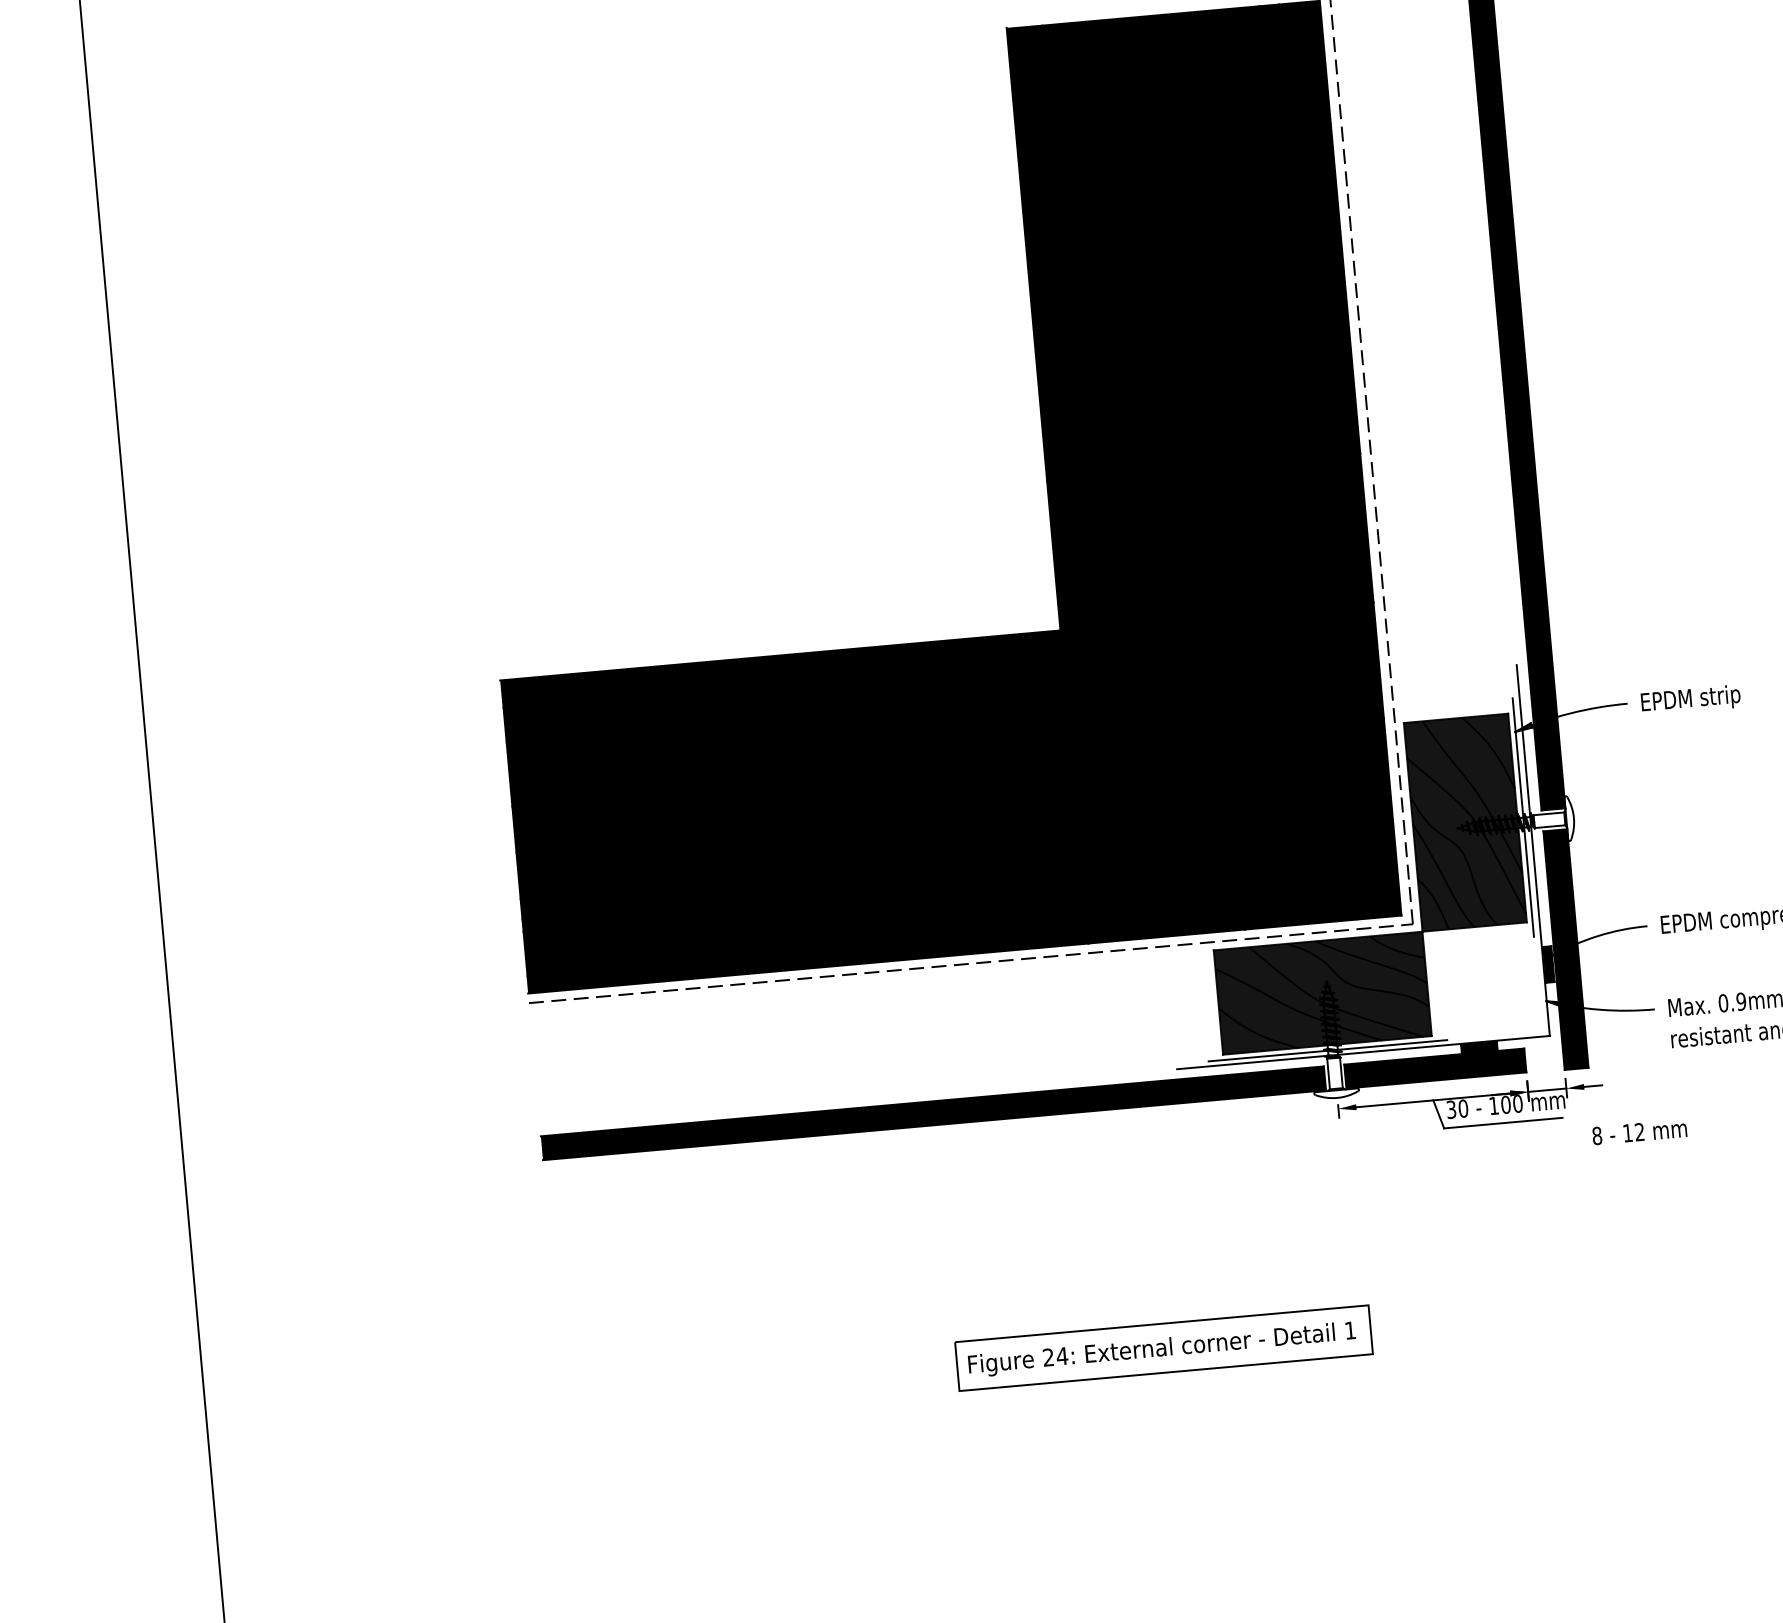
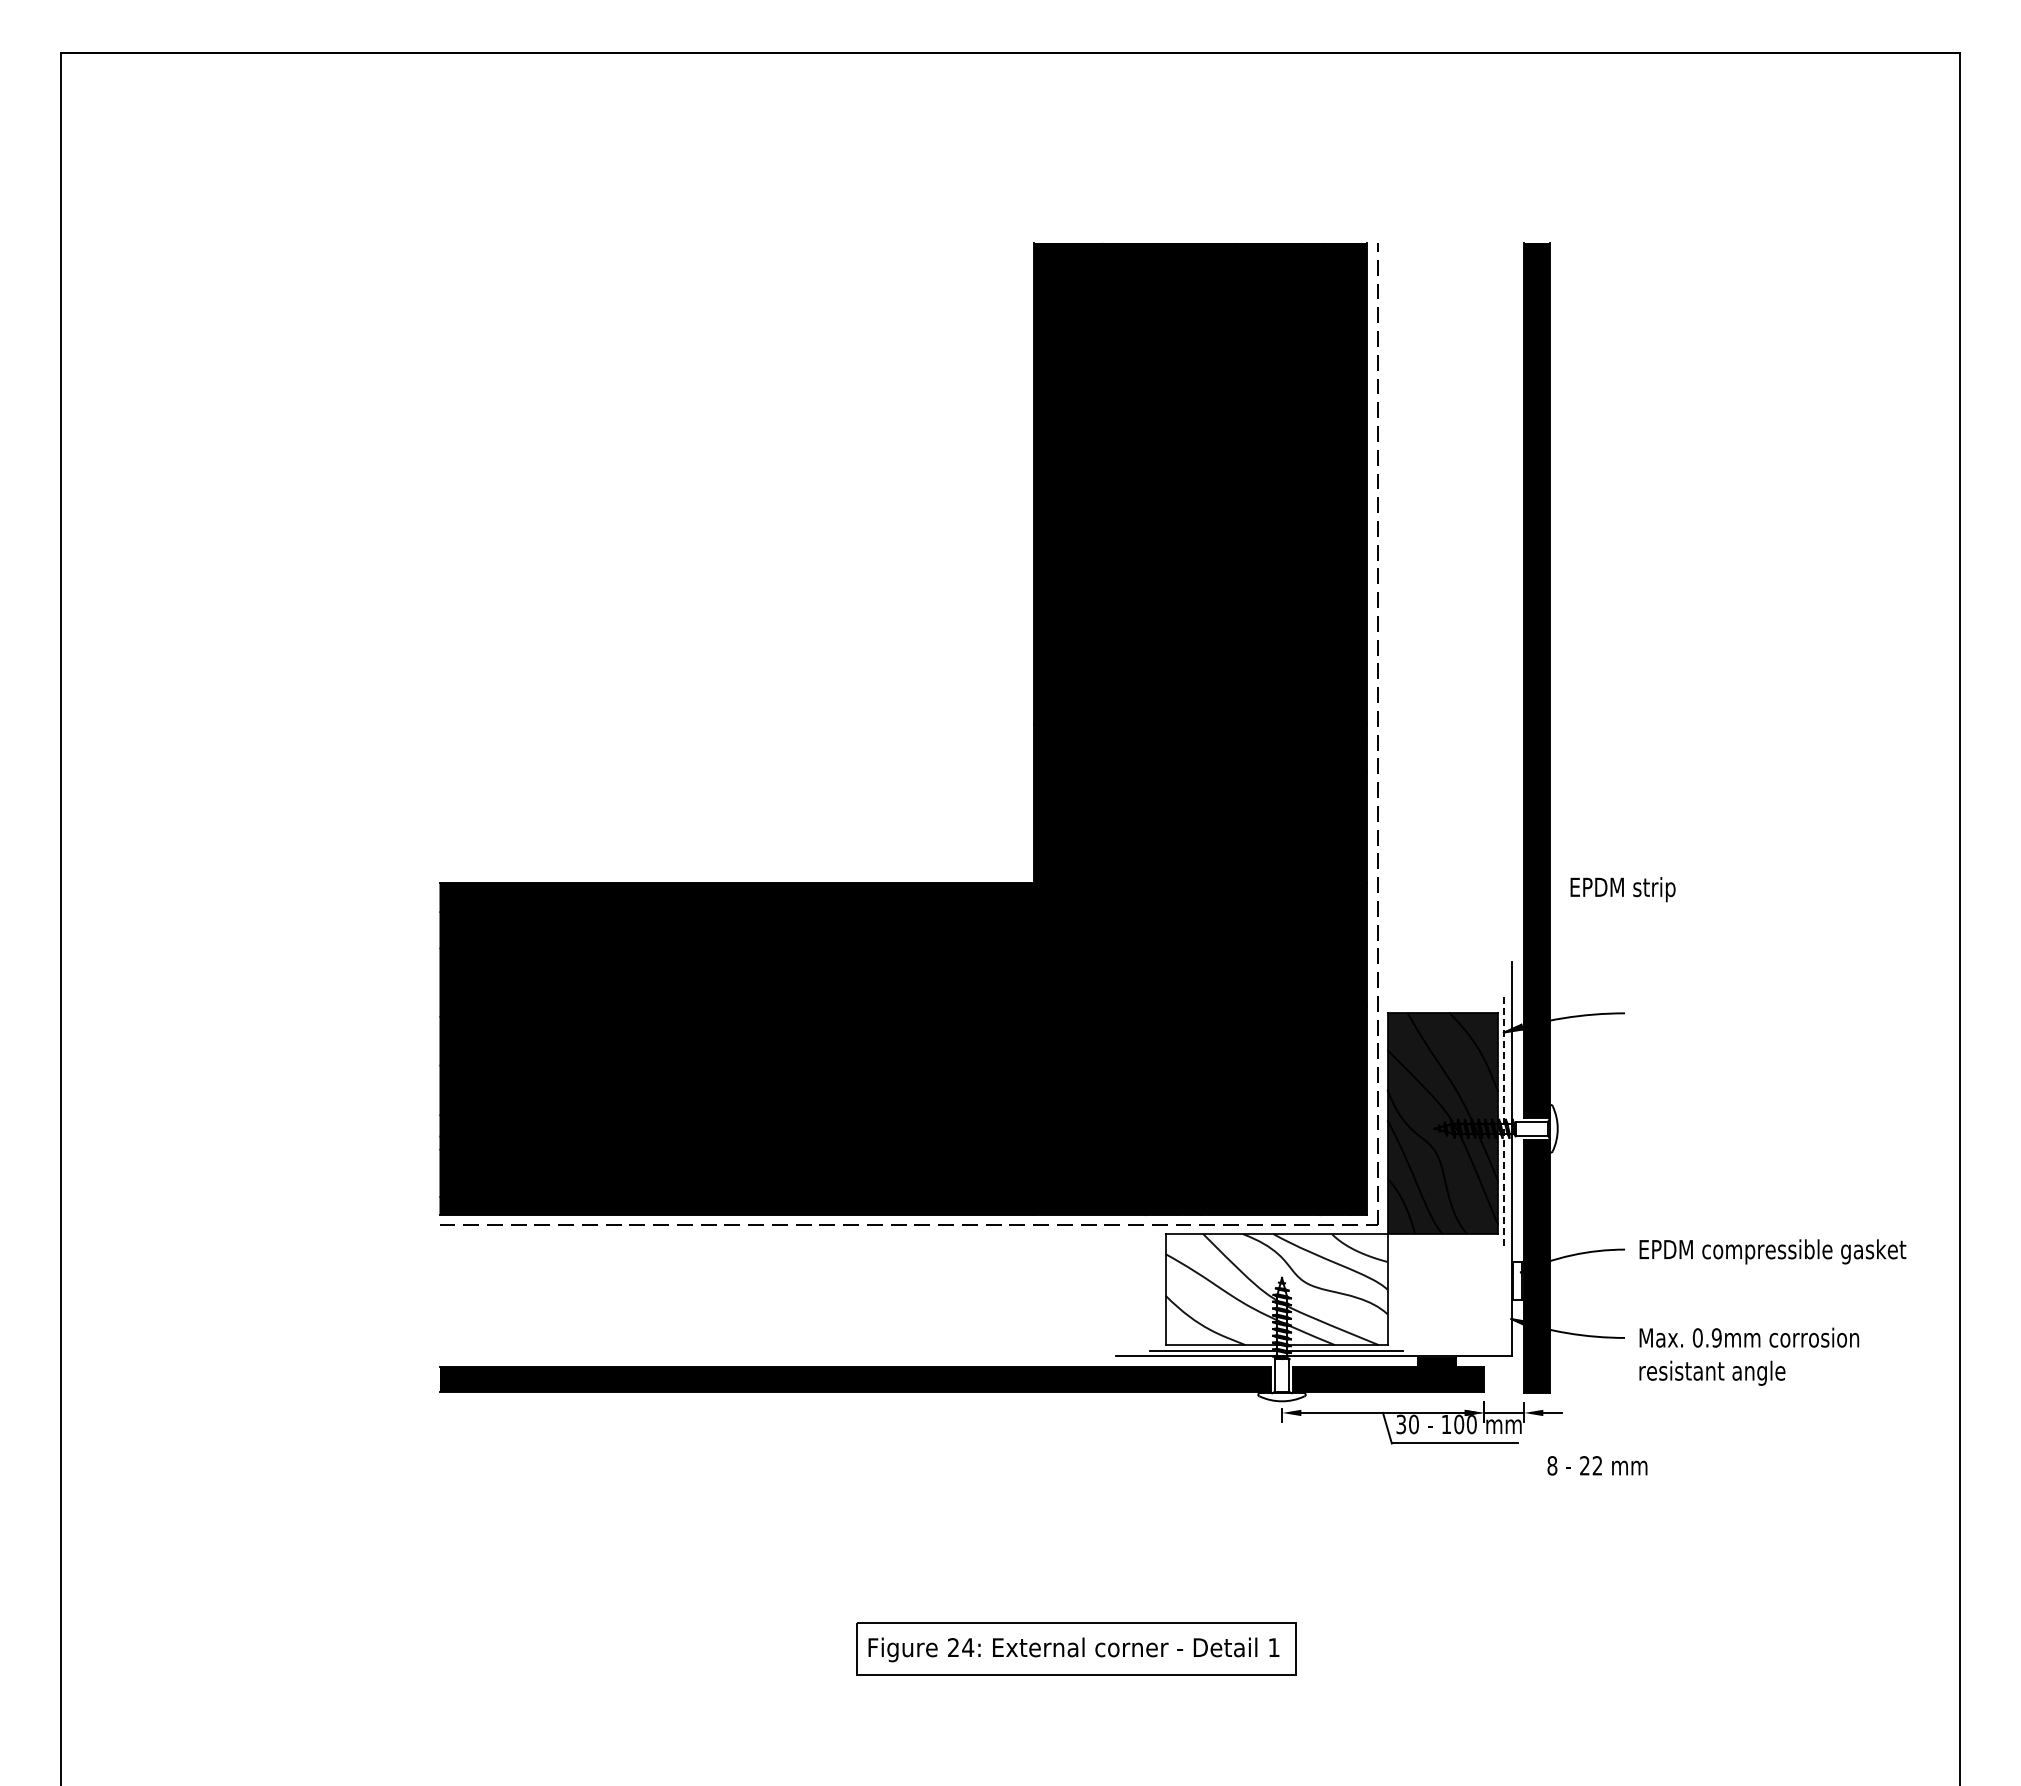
text: (1690, 700) -> (1622, 889), moved
line: (1523, 817) -> (1504, 1123), solid -> dashed
fill: (1548, 964) -> (1517, 1280), removed
fill: (1322, 993) -> (1276, 1289), removed
text: (1627, 1132) -> (1584, 1465), 12 -> 22

